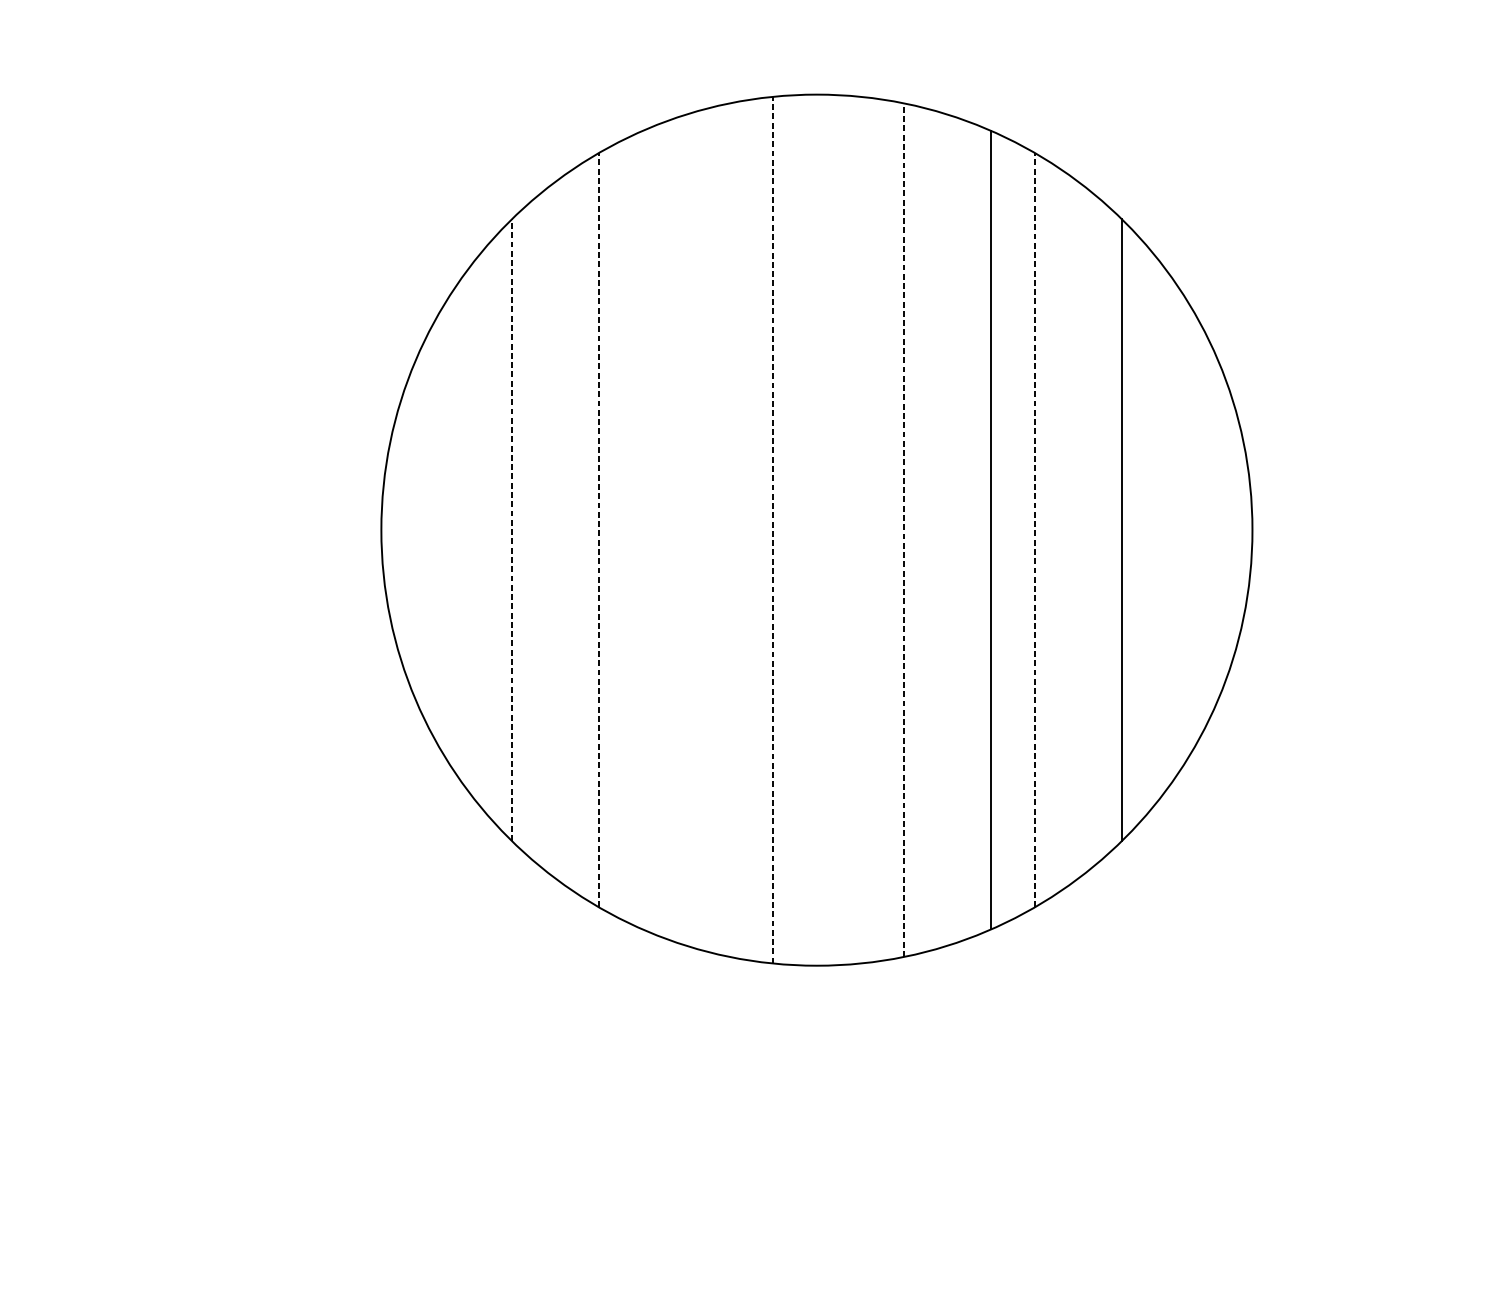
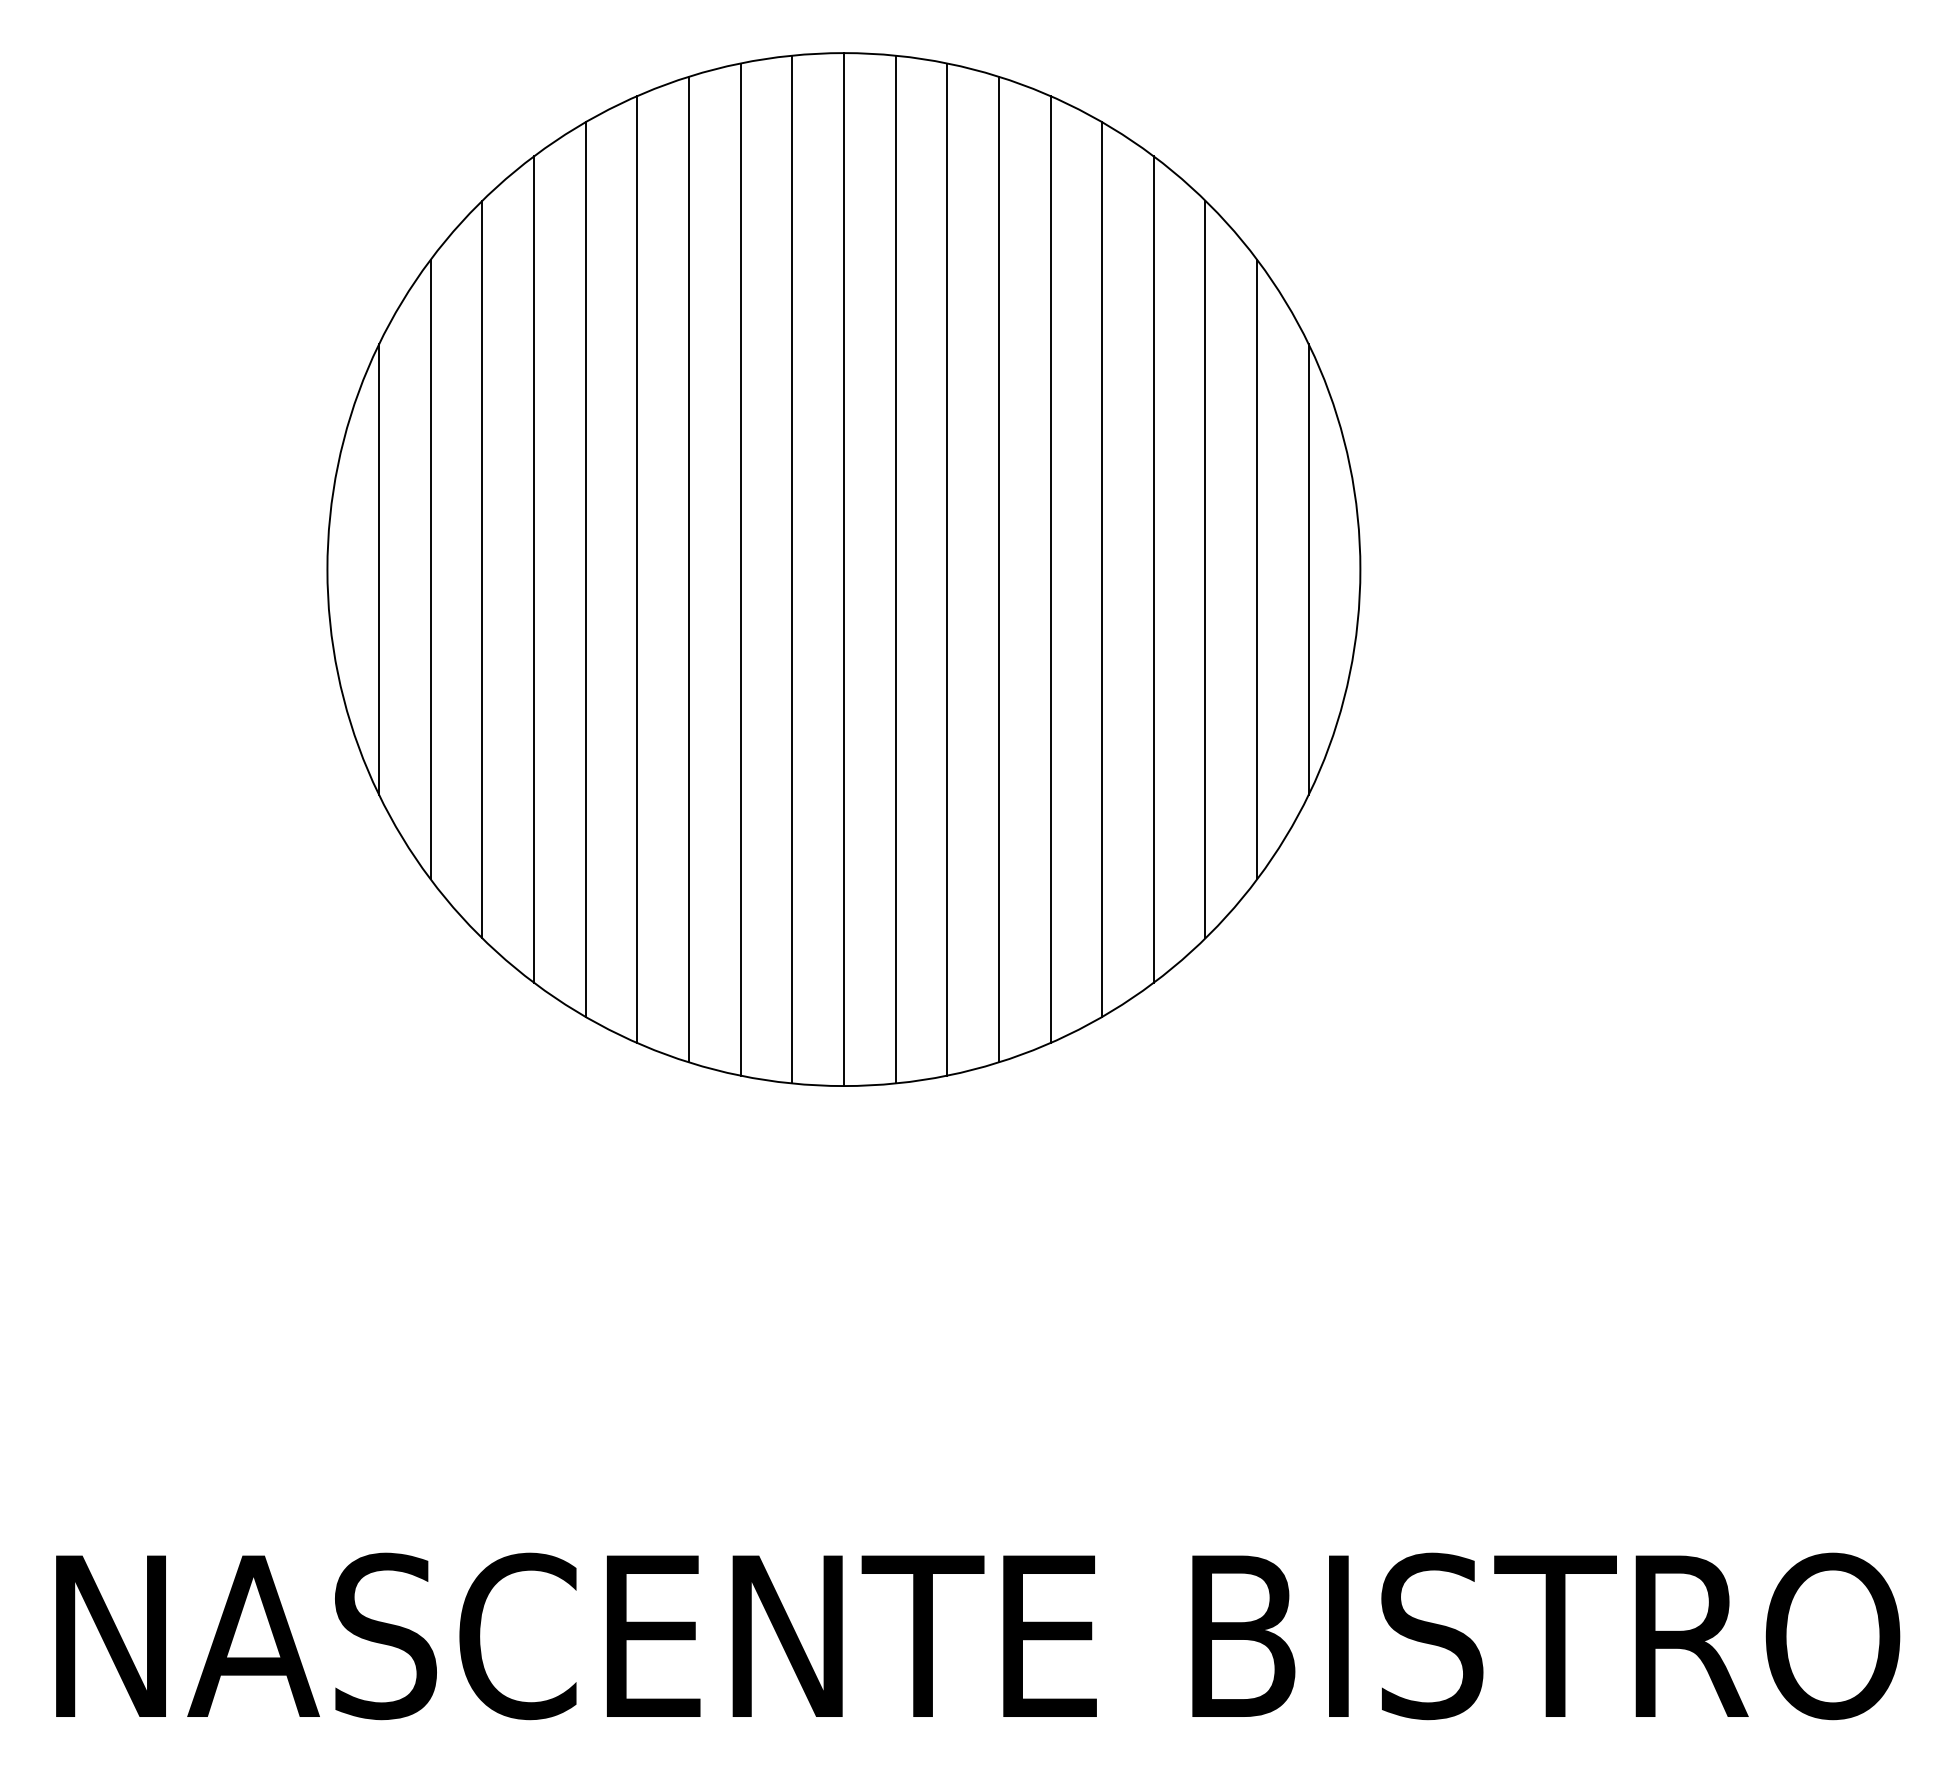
line: (425, 530) -> (379, 569), added
line: (468, 530) -> (430, 569), added
line: (512, 530) -> (482, 569), dashed -> solid
line: (555, 530) -> (534, 569), added
line: (599, 530) -> (585, 569), dashed -> solid
line: (642, 530) -> (637, 569), added
line: (685, 530) -> (688, 569), added
line: (729, 530) -> (740, 569), added
line: (773, 530) -> (792, 569), dashed -> solid
line: (816, 530) -> (843, 569), added
line: (860, 530) -> (895, 569), added
line: (904, 530) -> (947, 569), dashed -> solid
line: (947, 530) -> (998, 569), added
line: (1034, 530) -> (1102, 569), dashed -> solid
line: (1077, 530) -> (1153, 569), added
line: (1165, 530) -> (1257, 569), added
line: (1208, 530) -> (1308, 569), added

